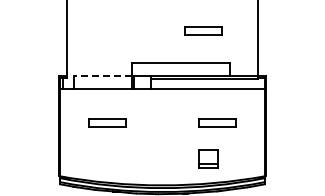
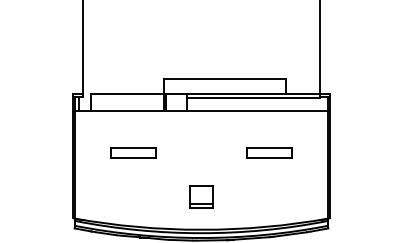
part: (203, 30) -> (252, 37), removed
line: (102, 75) -> (127, 93), dashed -> solid
part: (208, 158) -> (201, 196), moved

